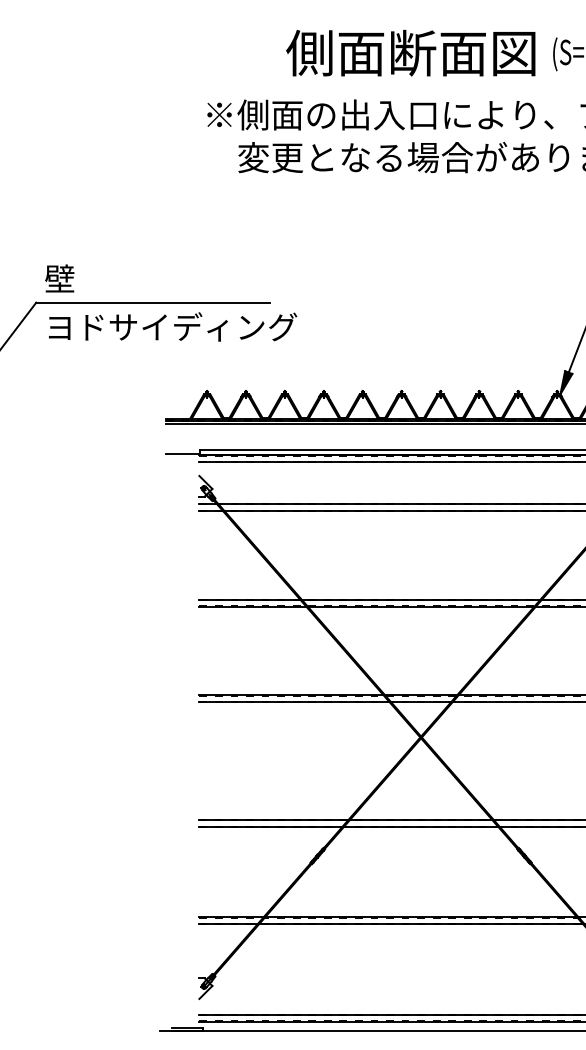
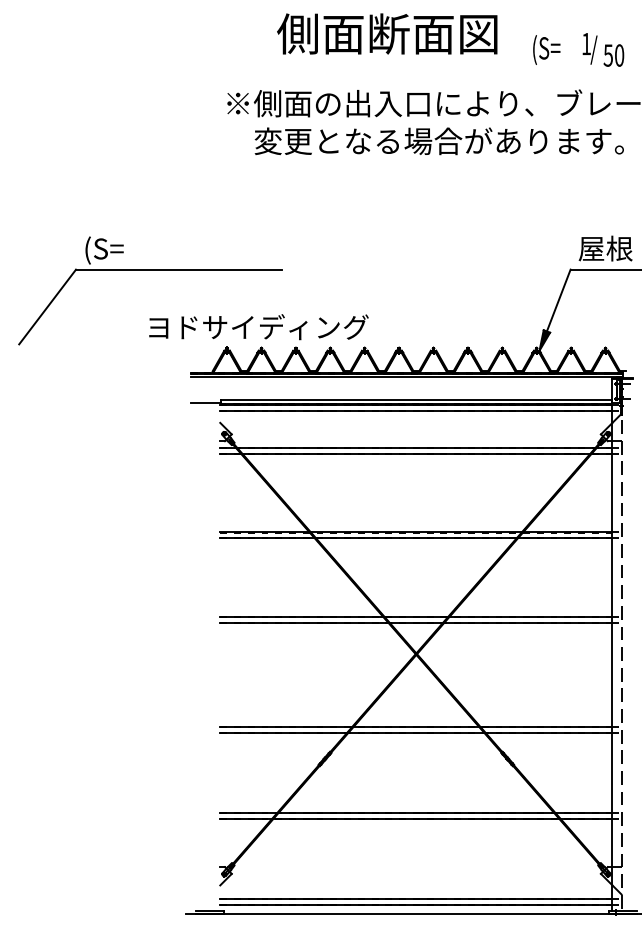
text: (411, 52) -> (387, 33), moved
text: (67, 279) -> (103, 249), 壁 -> (S=
text: (172, 327) -> (258, 327), moved

